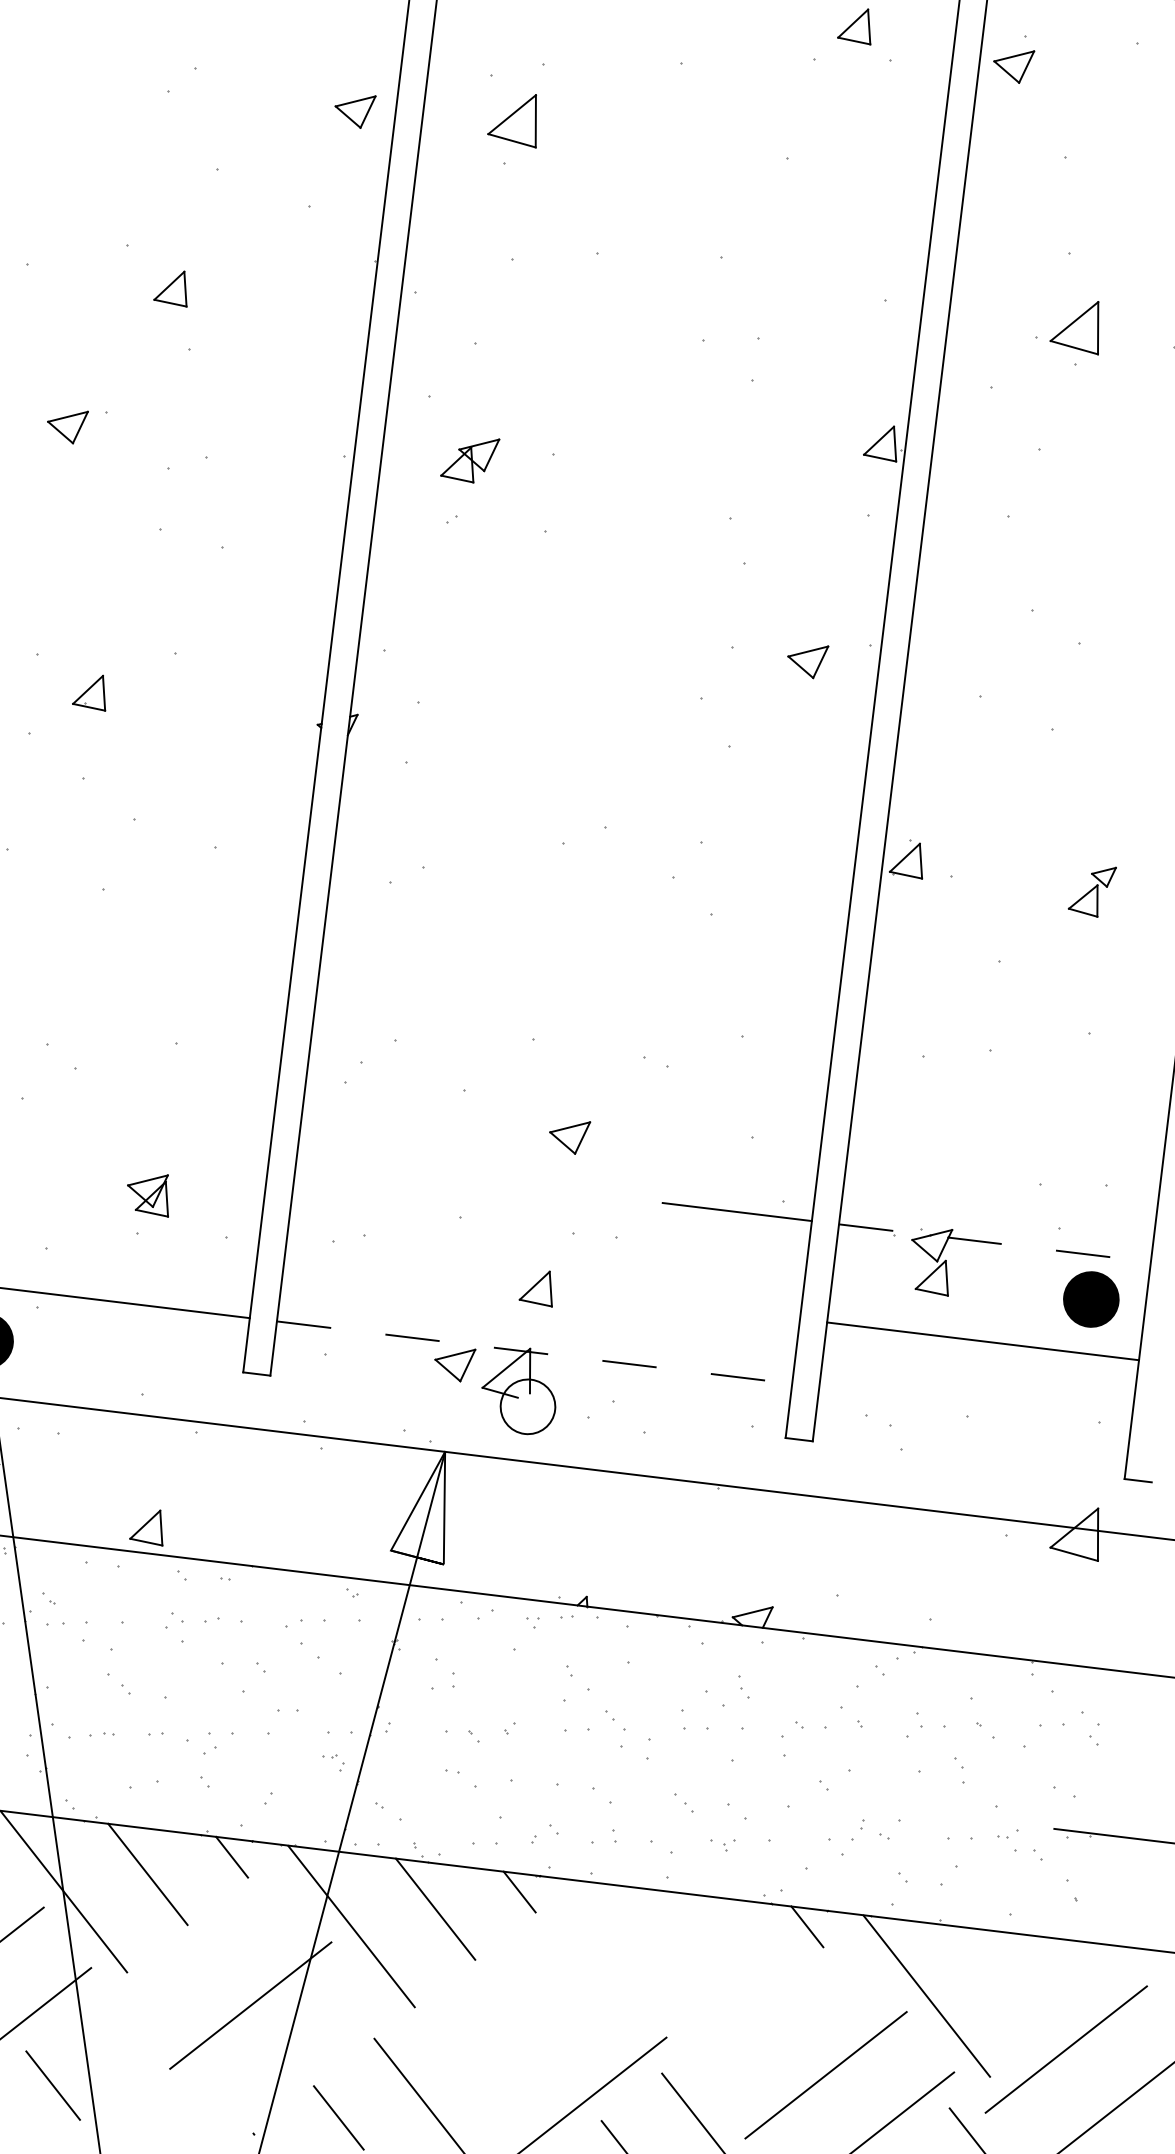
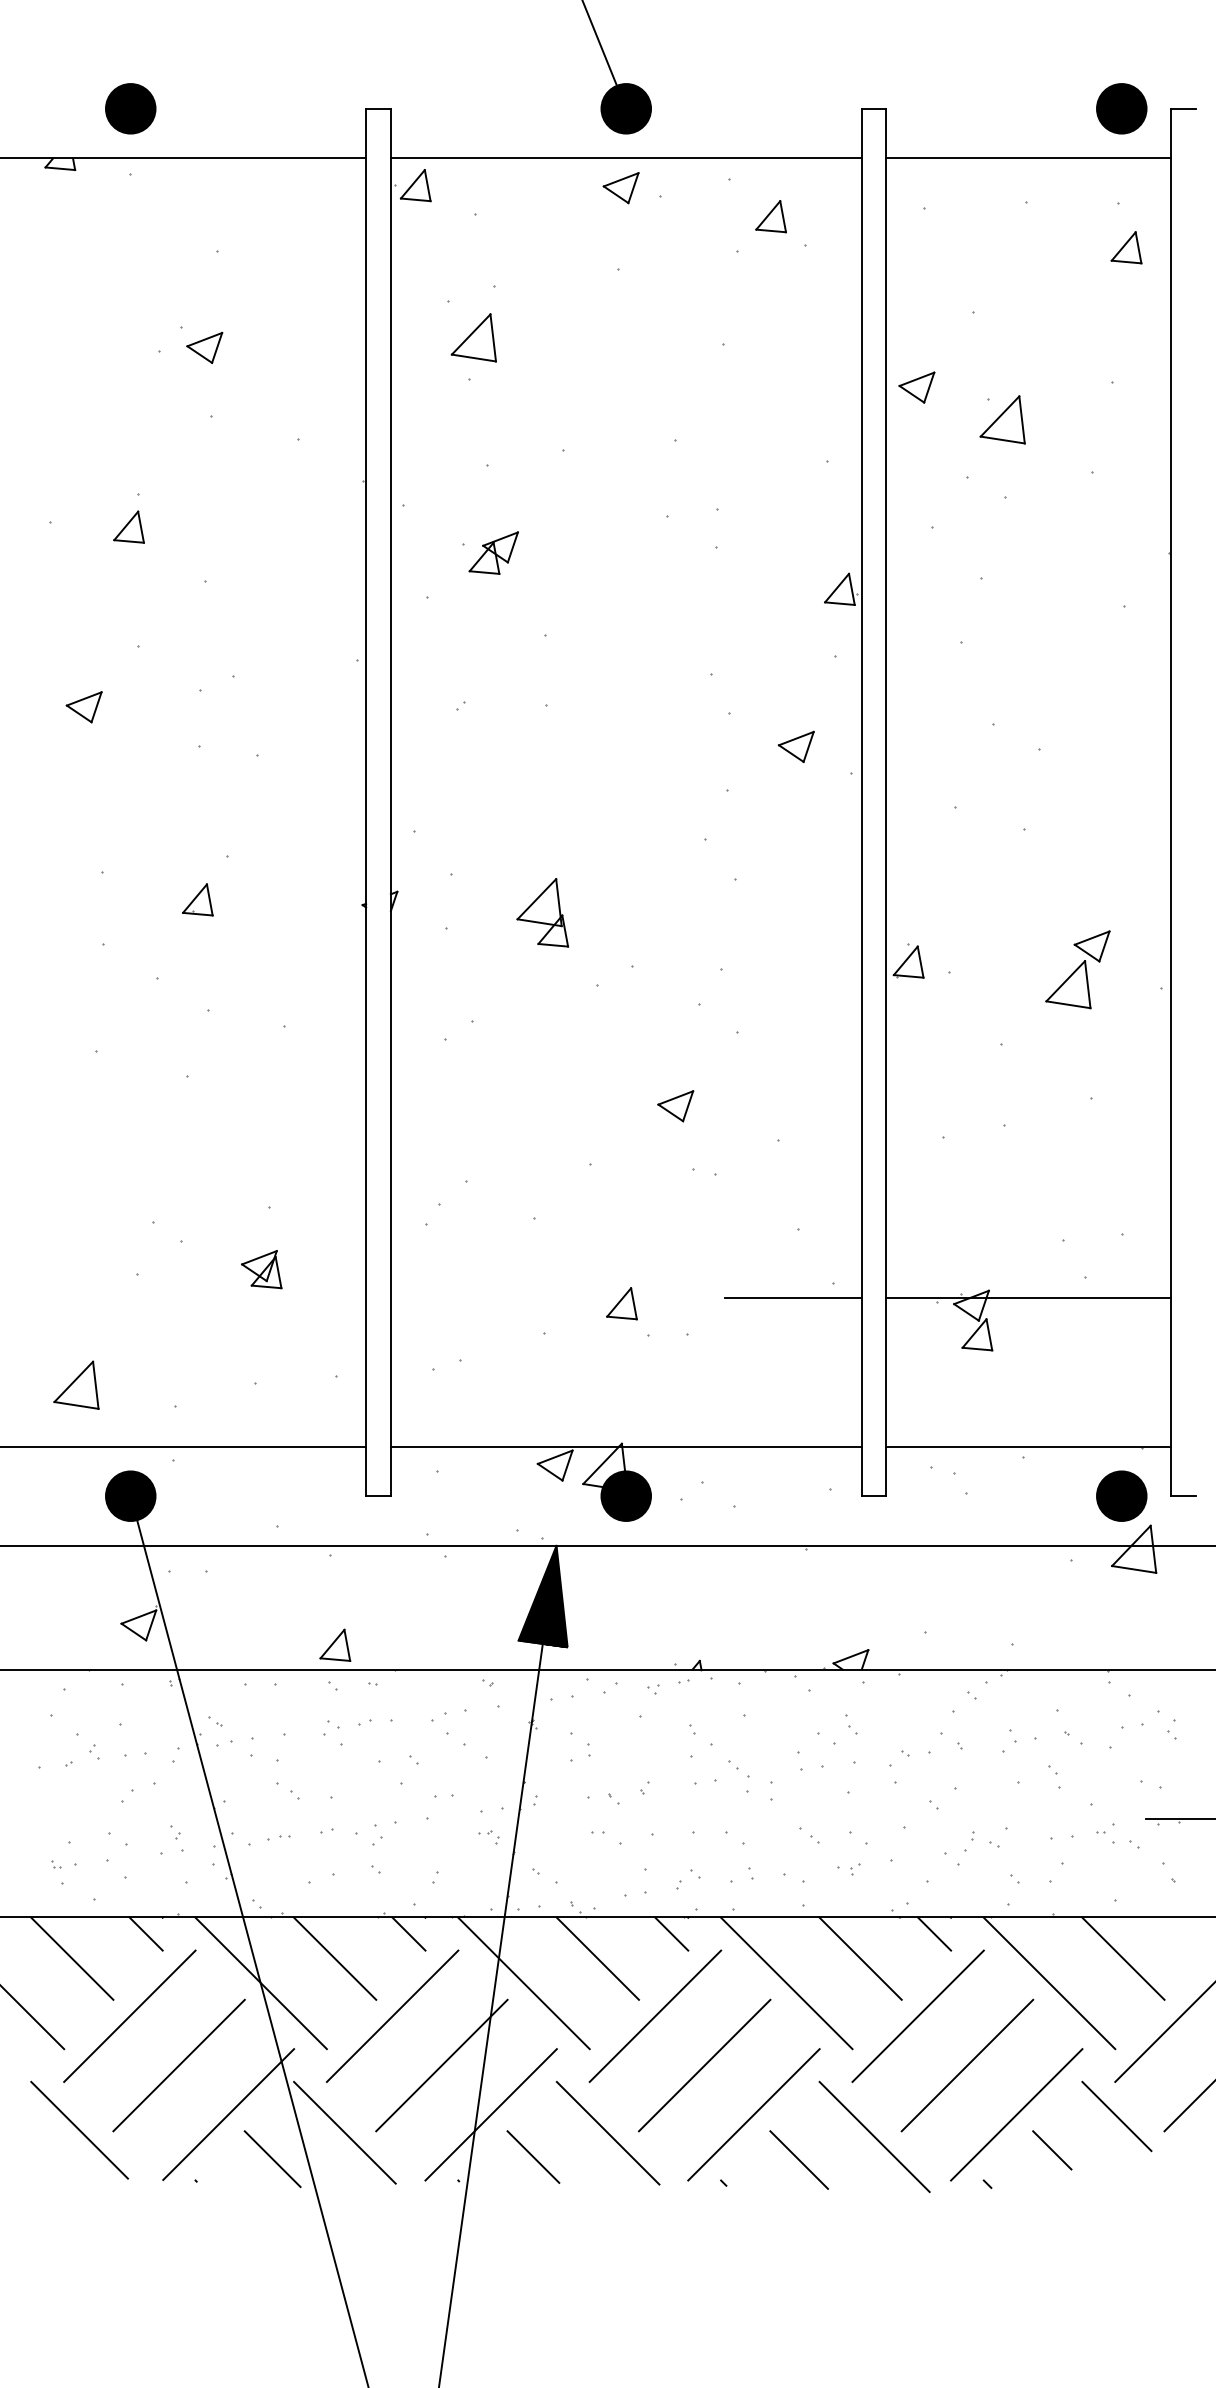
part: (1012, 65) -> (916, 387), moved
part: (354, 109) -> (204, 347), moved
part: (171, 286) -> (128, 526), moved
part: (1076, 325) -> (1002, 419), moved
part: (66, 426) -> (83, 707), moved
part: (469, 458) -> (493, 552), moved
part: (806, 660) -> (795, 746), moved
part: (90, 691) -> (197, 899), moved
part: (513, 756) -> (542, 912), added
part: (1091, 890) -> (1077, 969), size x1.67
part: (568, 1136) -> (675, 1106), moved
part: (148, 1193) -> (261, 1269), moved
line: (995, 1243) -> (1029, 1298), dashed -> solid
part: (537, 1287) -> (621, 1303), moved
part: (1091, 1298) -> (1121, 1495), moved
line: (982, 1341) -> (1028, 1446), moved
line: (534, 1352) -> (626, 1446), dashed -> solid
fill: (528, 1407) -> (626, 1496), added
fill: (423, 1505) -> (542, 1596), added
part: (148, 1525) -> (335, 1644), moved
line: (723, 1943) -> (860, 1958), added
line: (203, 1944) -> (392, 2015), added
line: (638, 1961) -> (786, 1983), added
line: (1011, 1978) -> (1123, 1958), added
line: (491, 1979) -> (655, 2015), added
line: (778, 2013) -> (917, 2015), added
line: (538, 2040) -> (704, 2065), added
line: (135, 2065) -> (344, 2132), added
line: (297, 2065) -> (490, 2114), added

